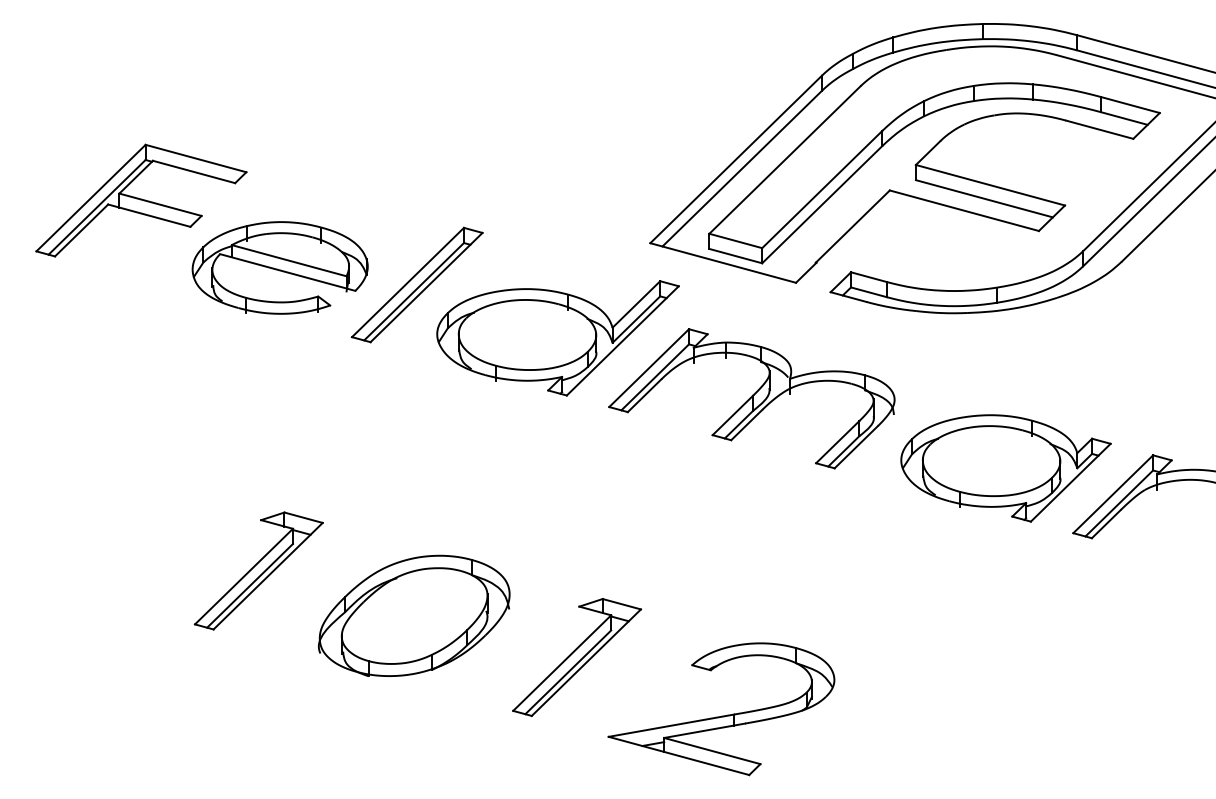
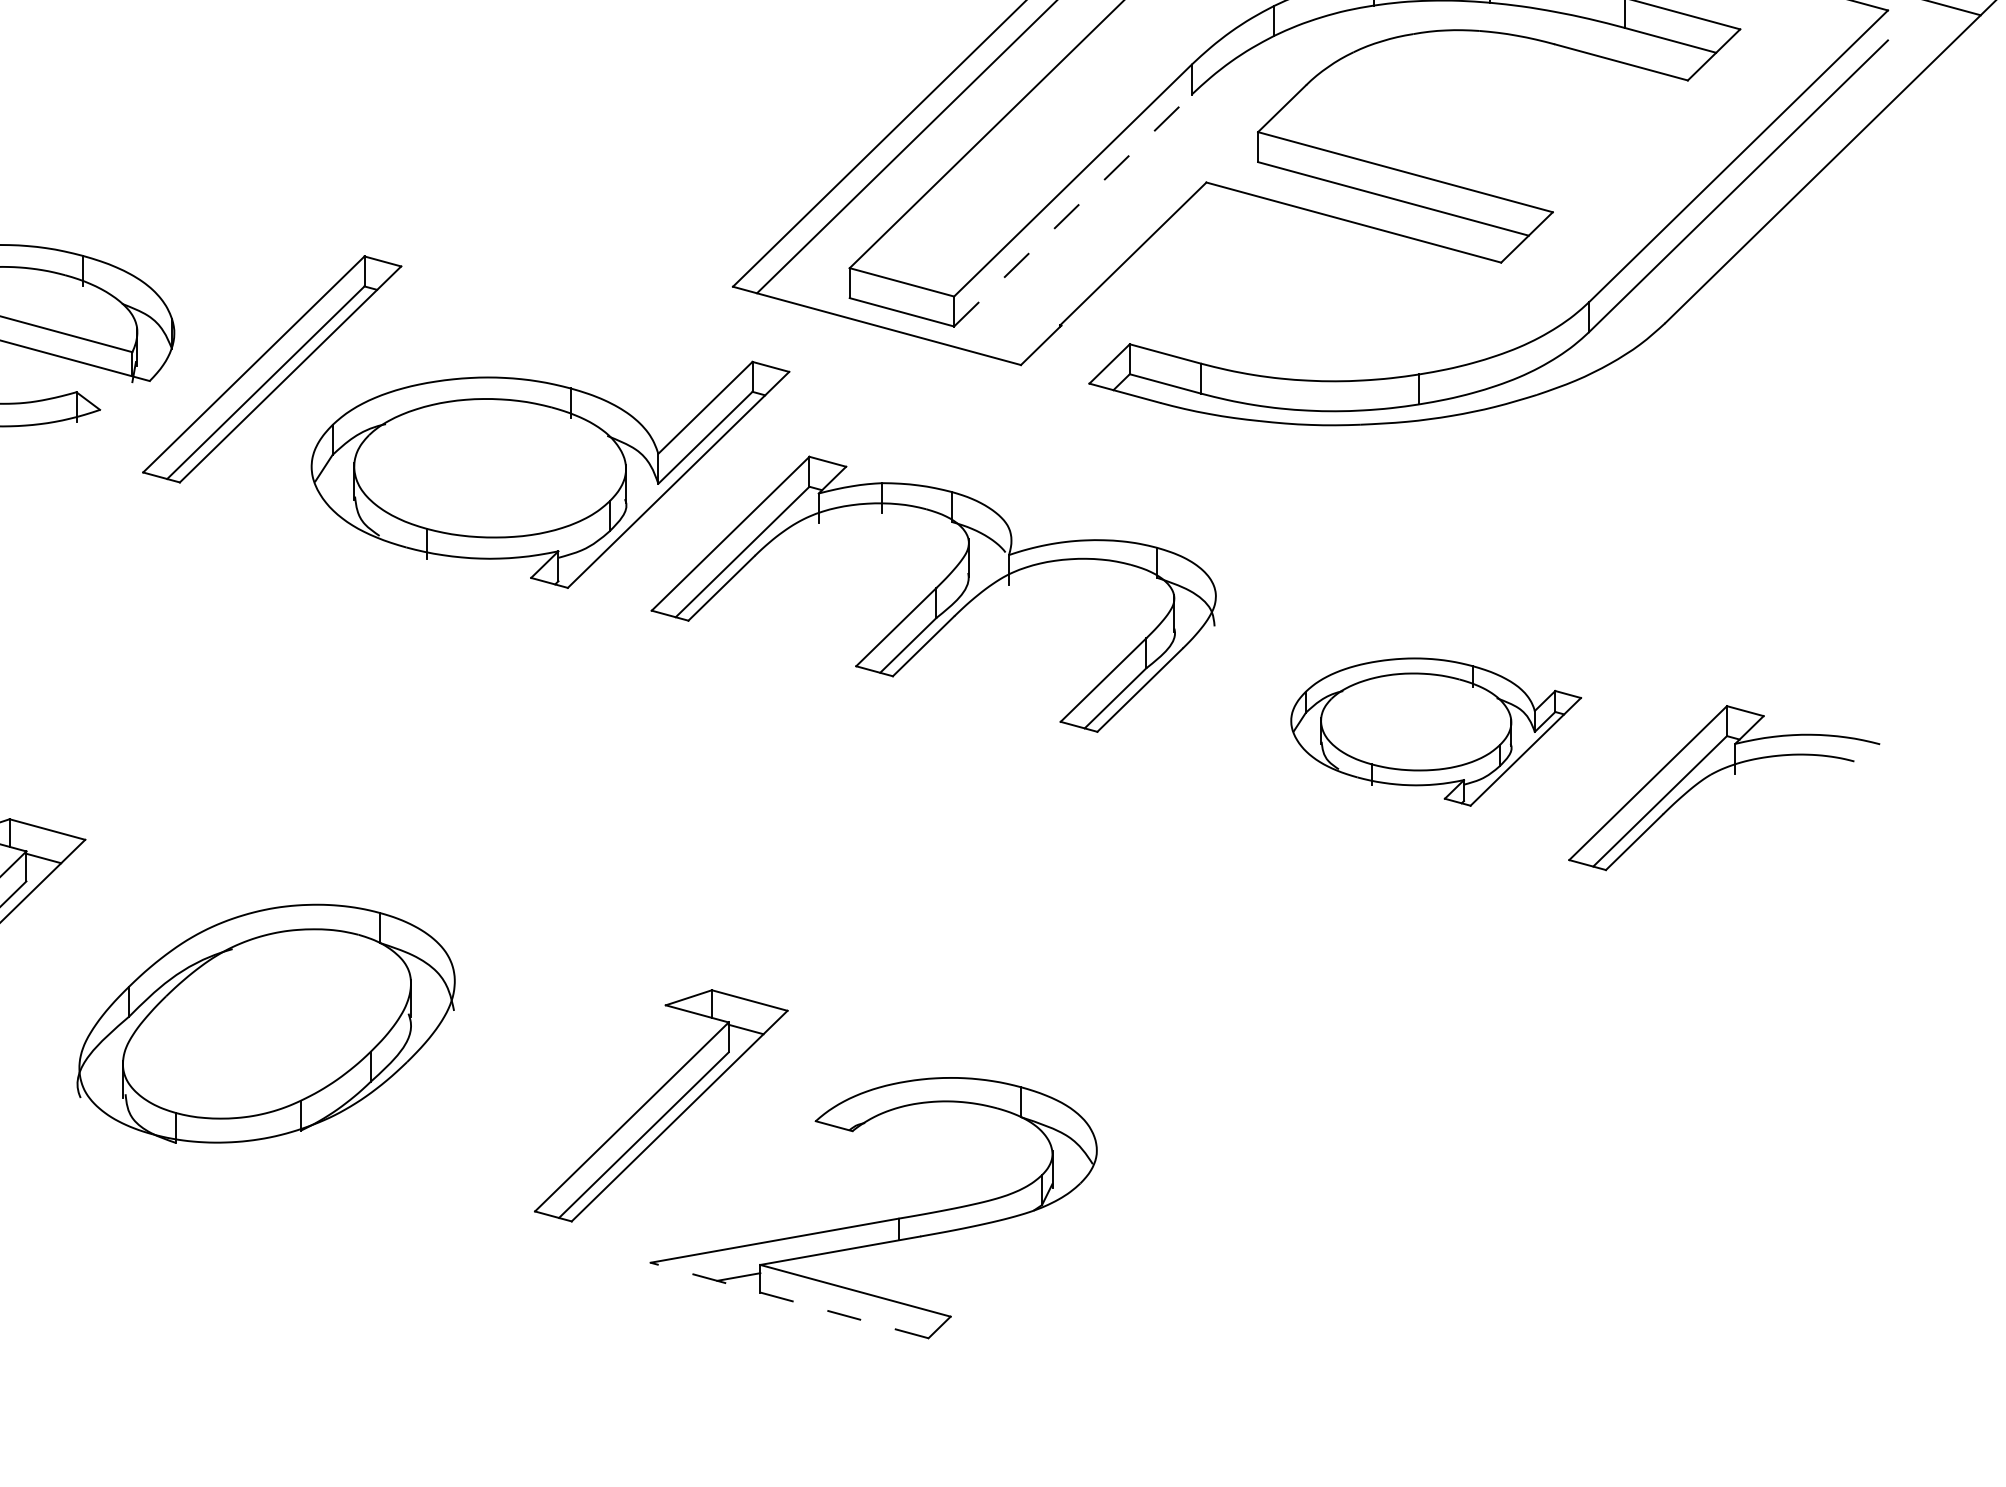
line: (822, 204) -> (1073, 210), solid -> dashed
part: (1005, 468) -> (1435, 732), size x0.7
part: (576, 657) -> (660, 1105), moved
line: (678, 755) -> (788, 1299), solid -> dashed

